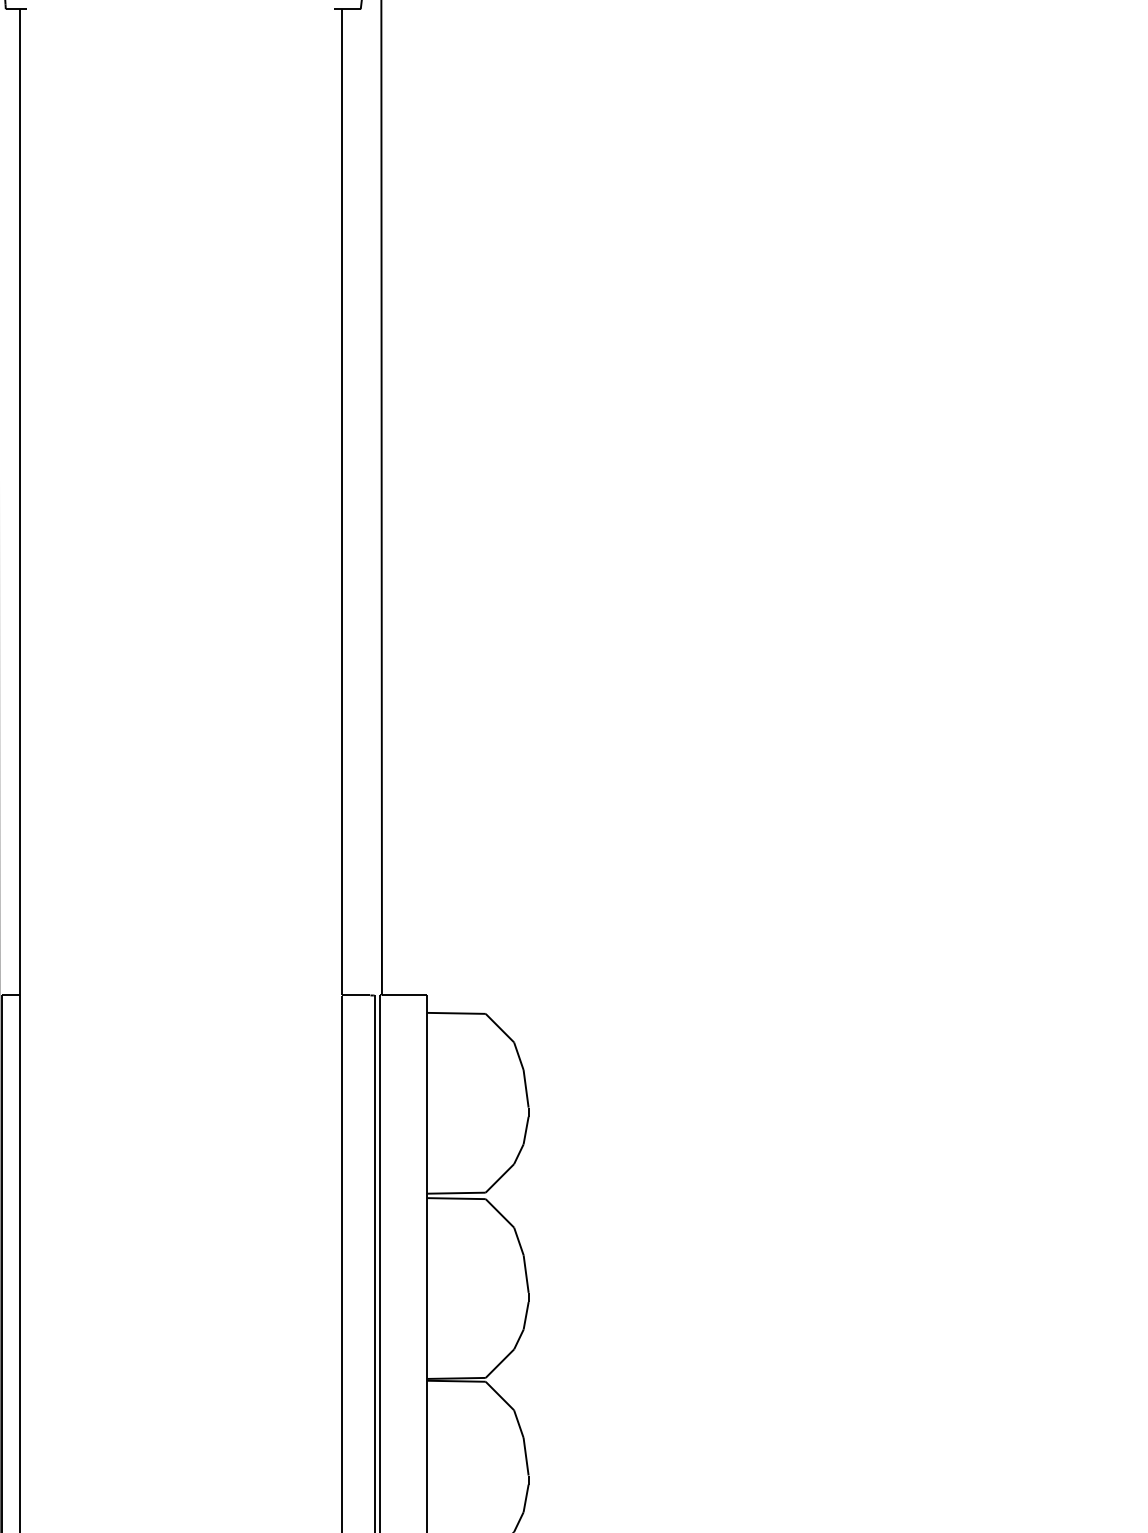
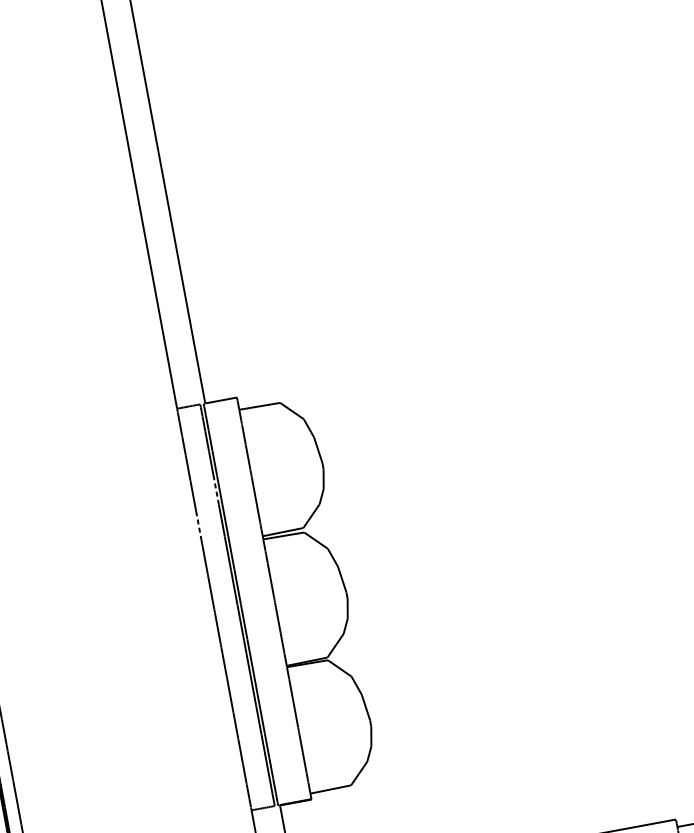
line: (374, 1118) -> (216, 490), solid -> dashed
line: (341, 1163) -> (198, 526), solid -> dashed

